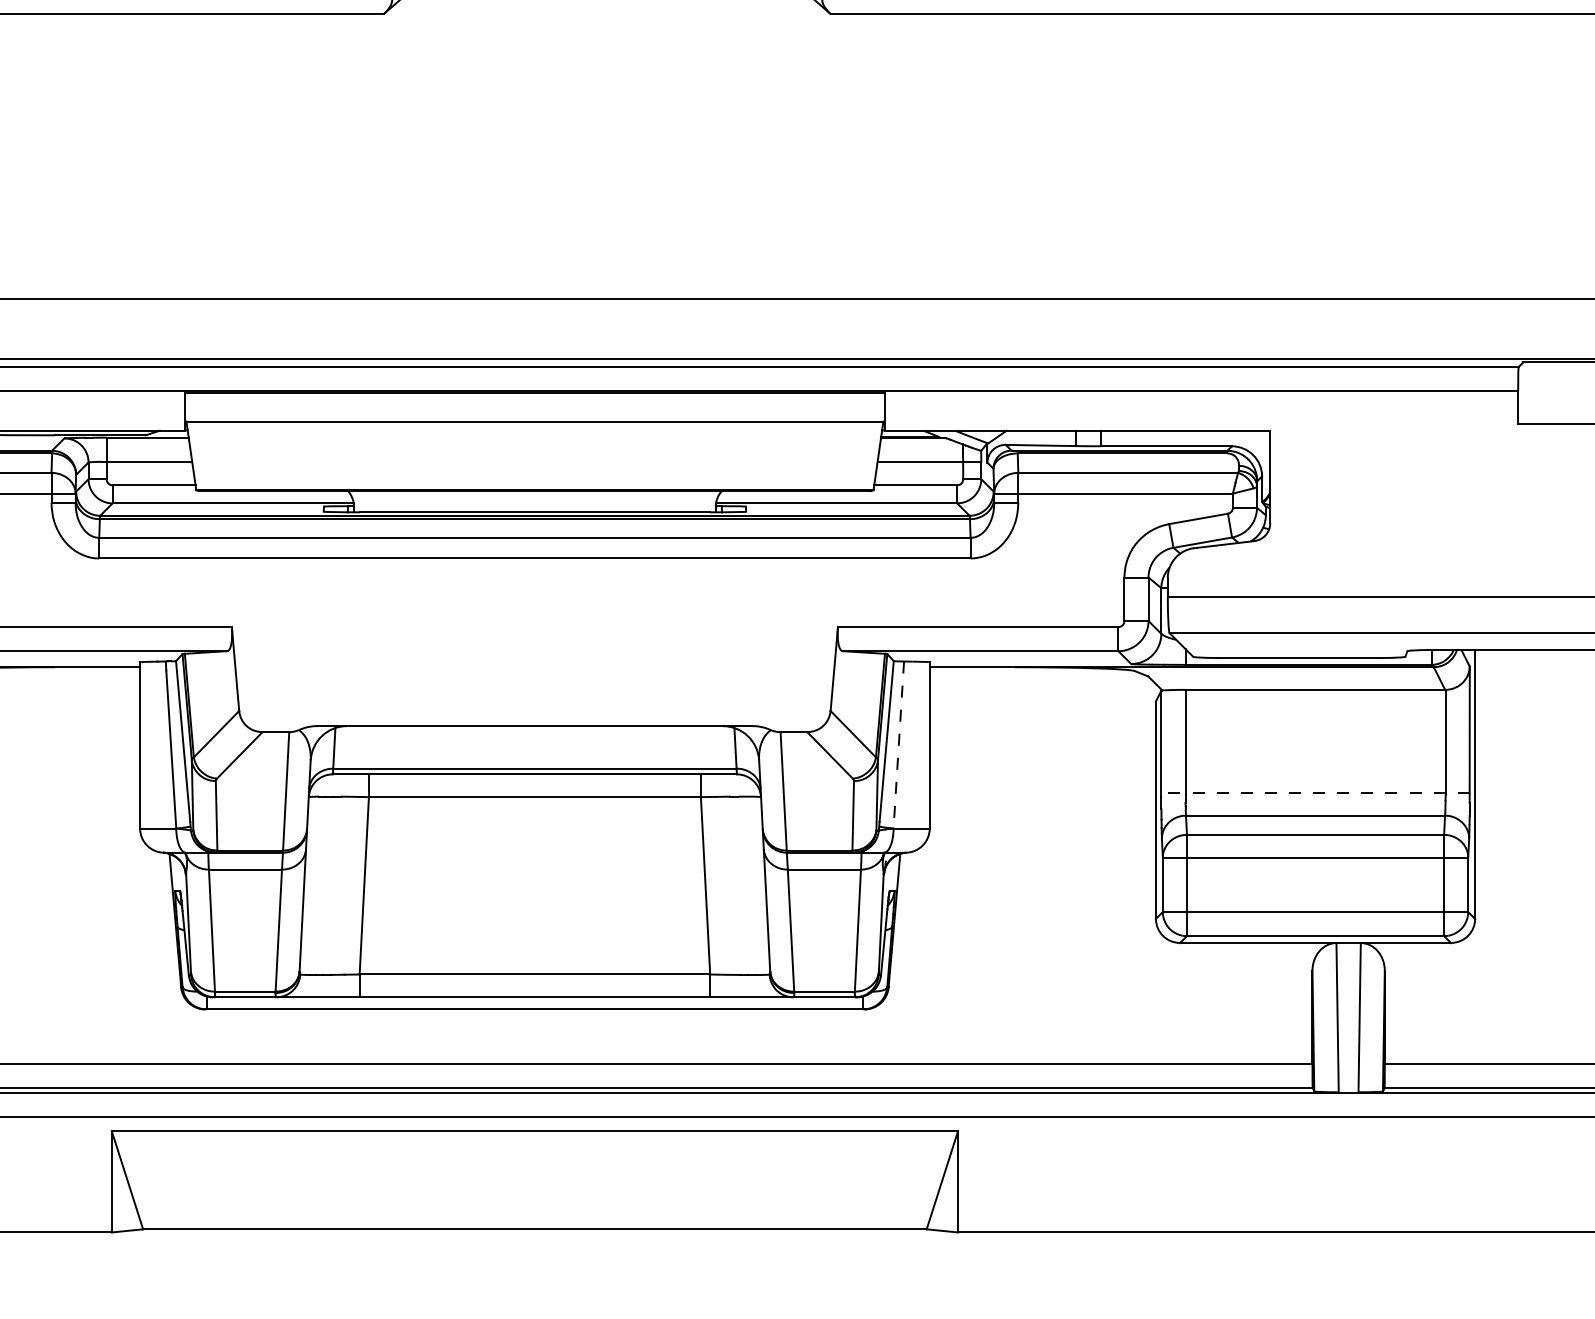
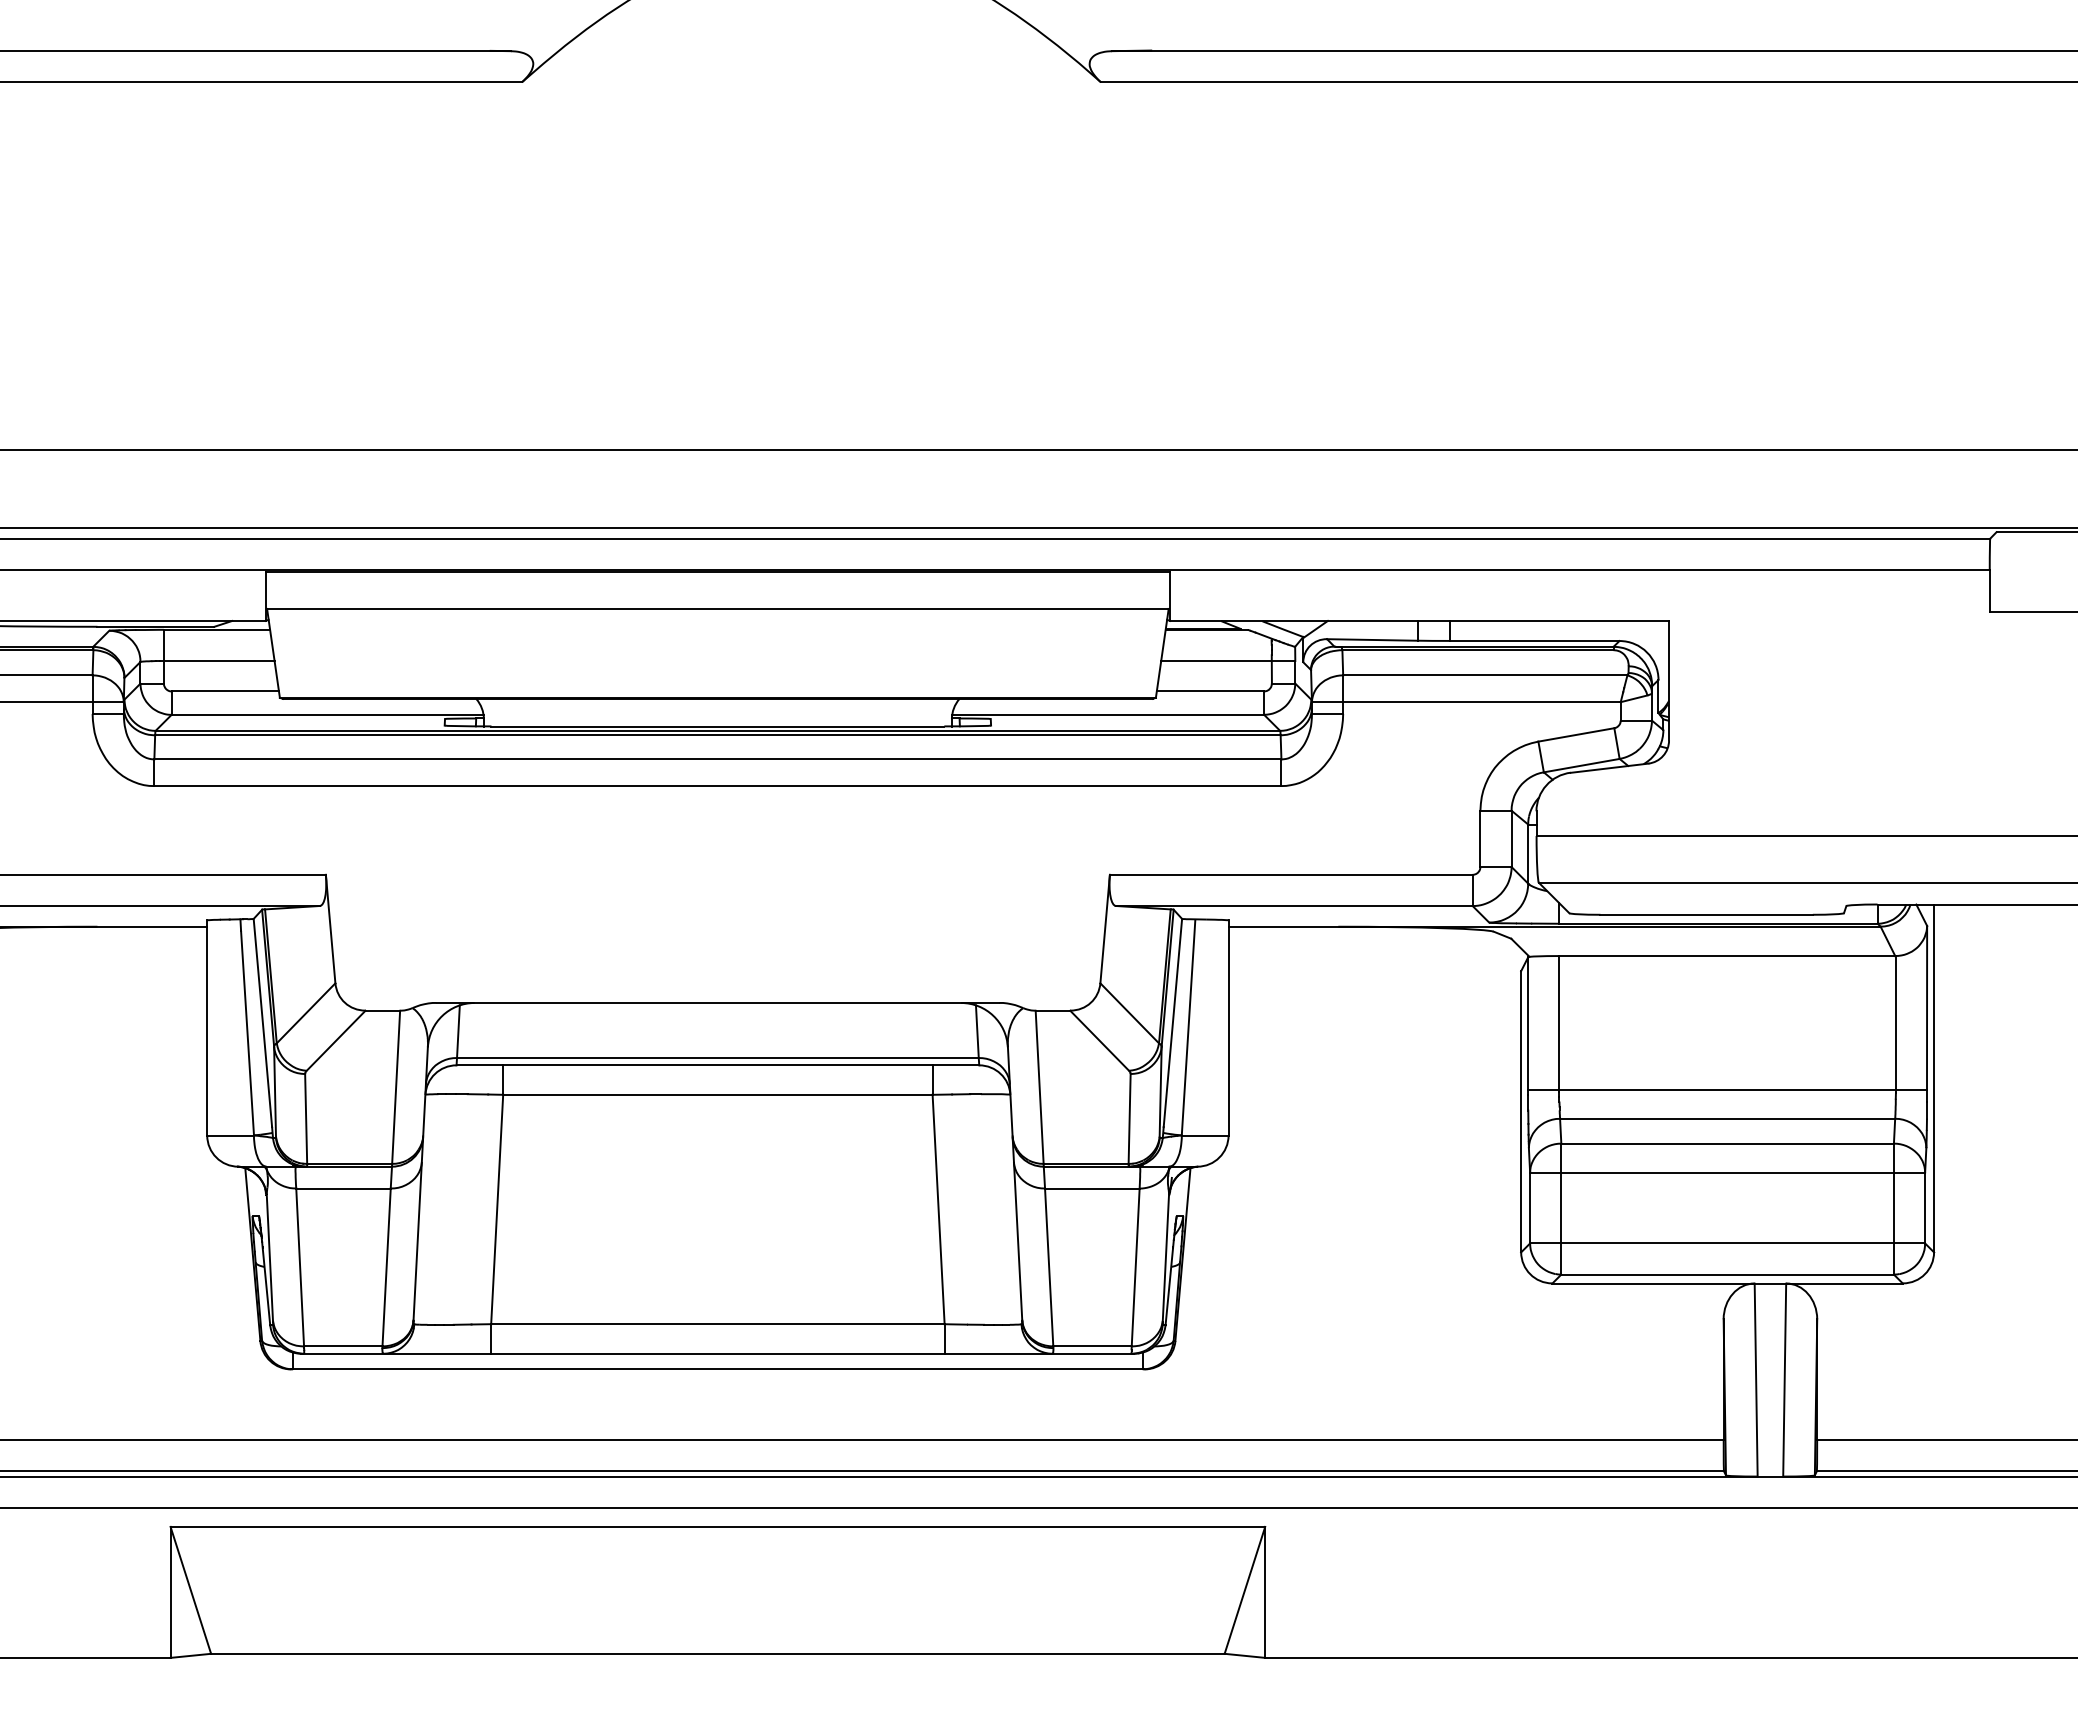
line: (898, 745) -> (1188, 1027), dashed -> solid
line: (1315, 793) -> (1727, 1089), dashed -> solid

